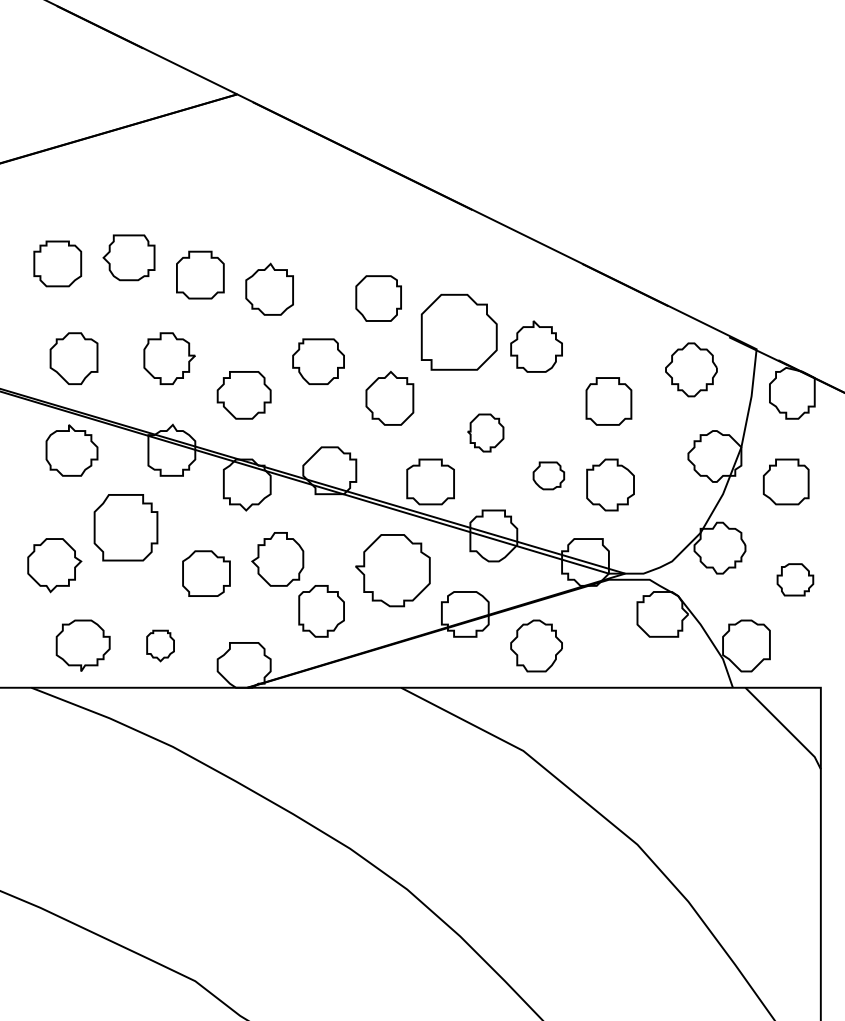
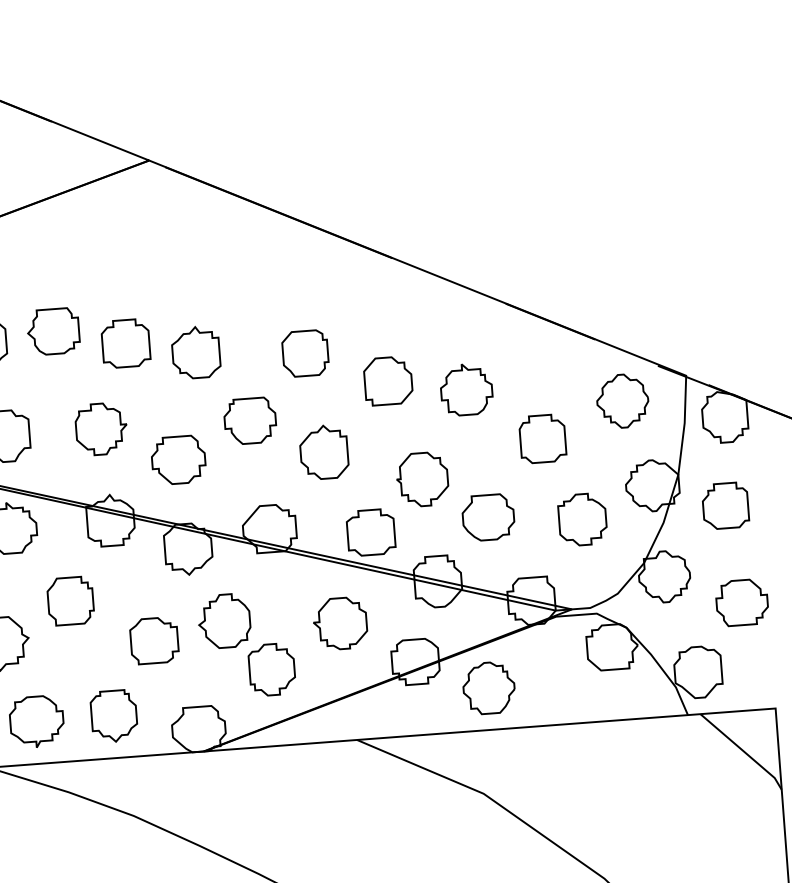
part: (458, 331) -> (387, 380), size x0.62
part: (485, 432) -> (422, 479), size x1.43
part: (548, 475) -> (488, 517), size x1.67
part: (610, 484) -> (582, 519), moved
part: (125, 527) -> (70, 600), size x0.71
part: (393, 570) -> (340, 623), size x0.71
part: (795, 579) -> (742, 602), size x1.43
part: (160, 645) -> (113, 715), size x1.67

